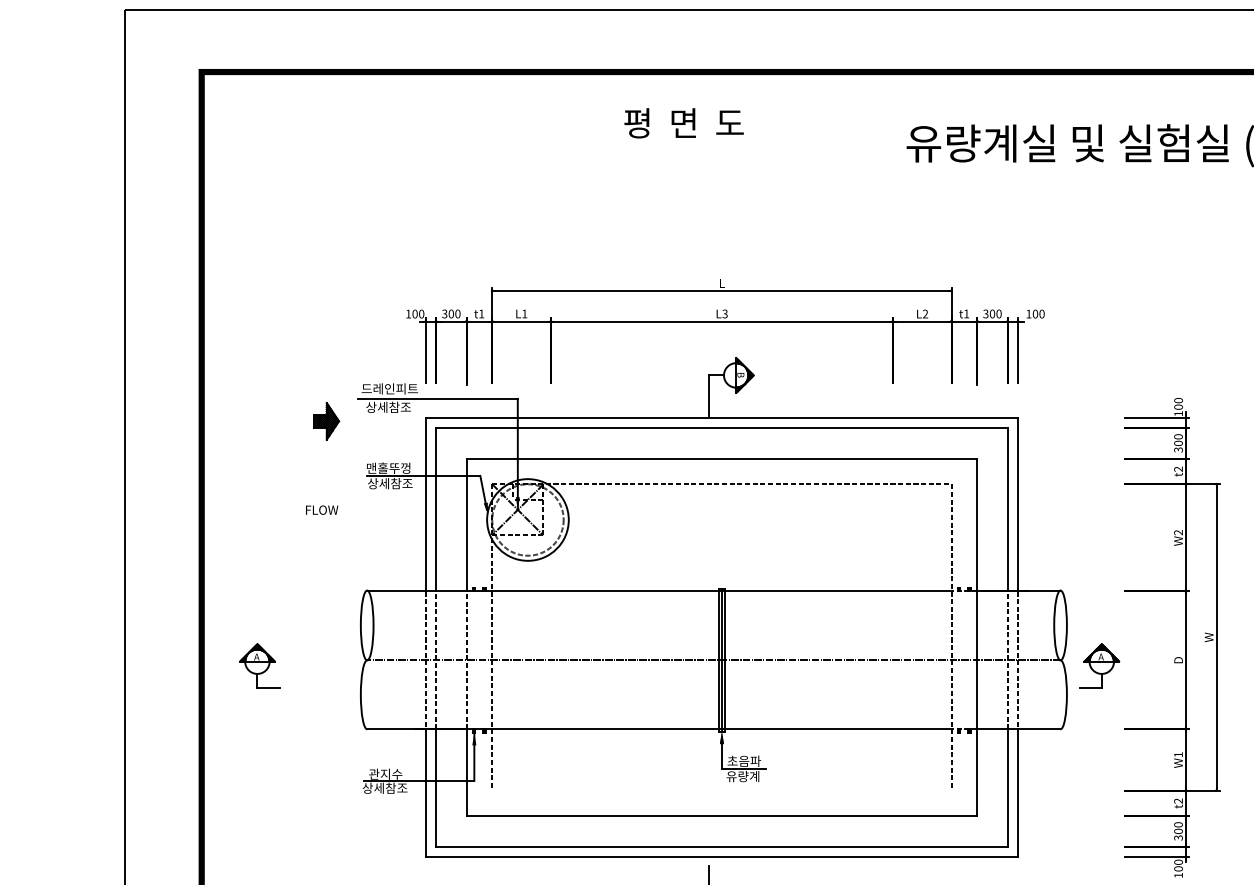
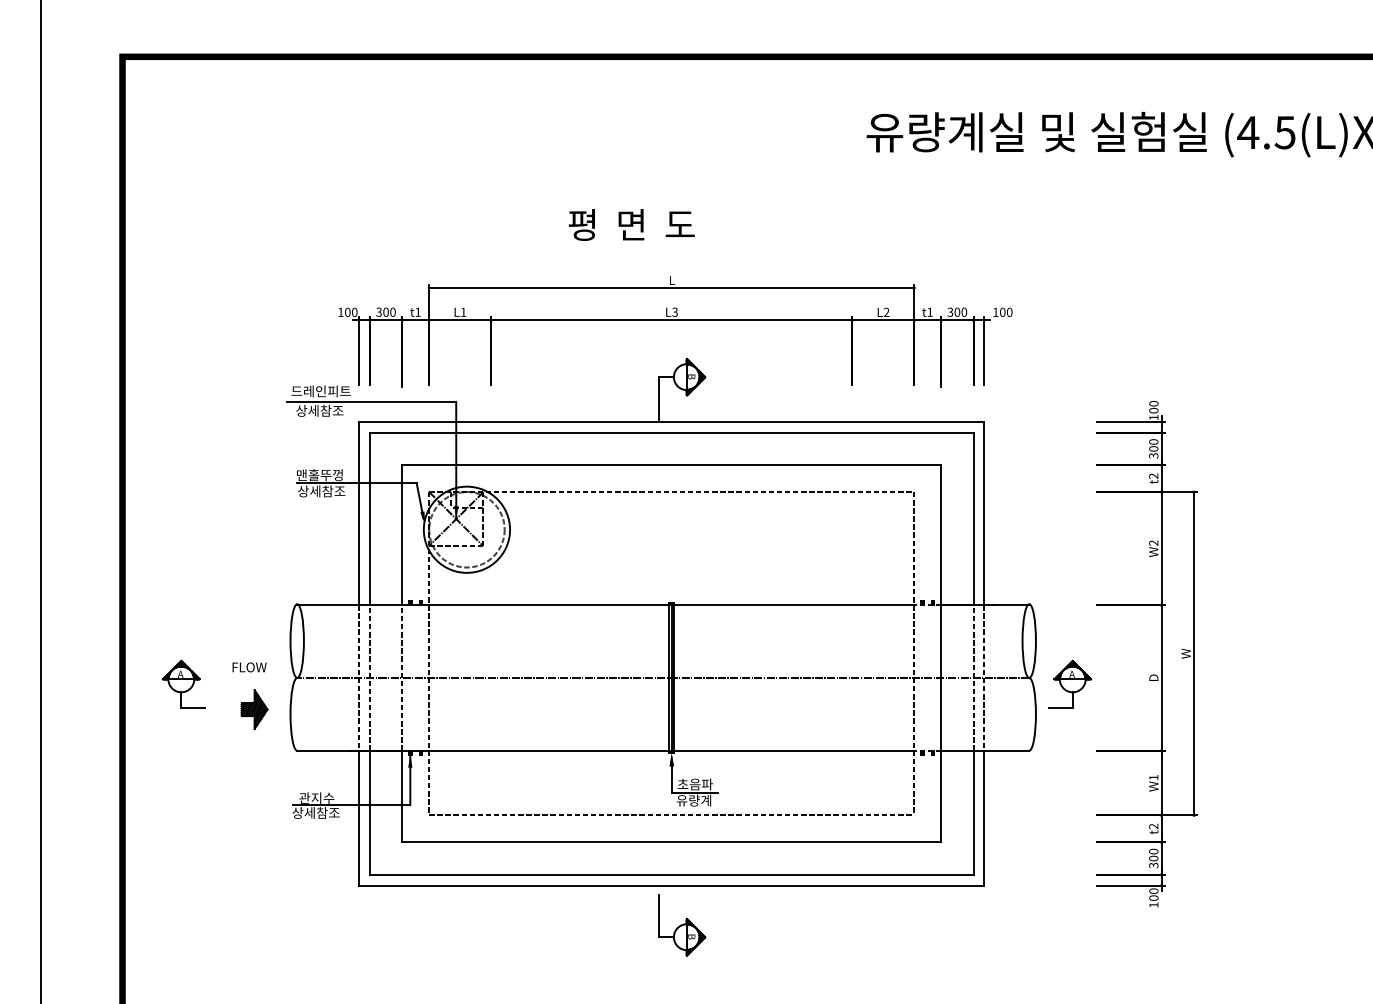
text: (683, 122) -> (631, 224), moved
part: (326, 421) -> (254, 709), moved
text: (321, 510) -> (249, 667), moved
line: (721, 790) -> (671, 815), added

